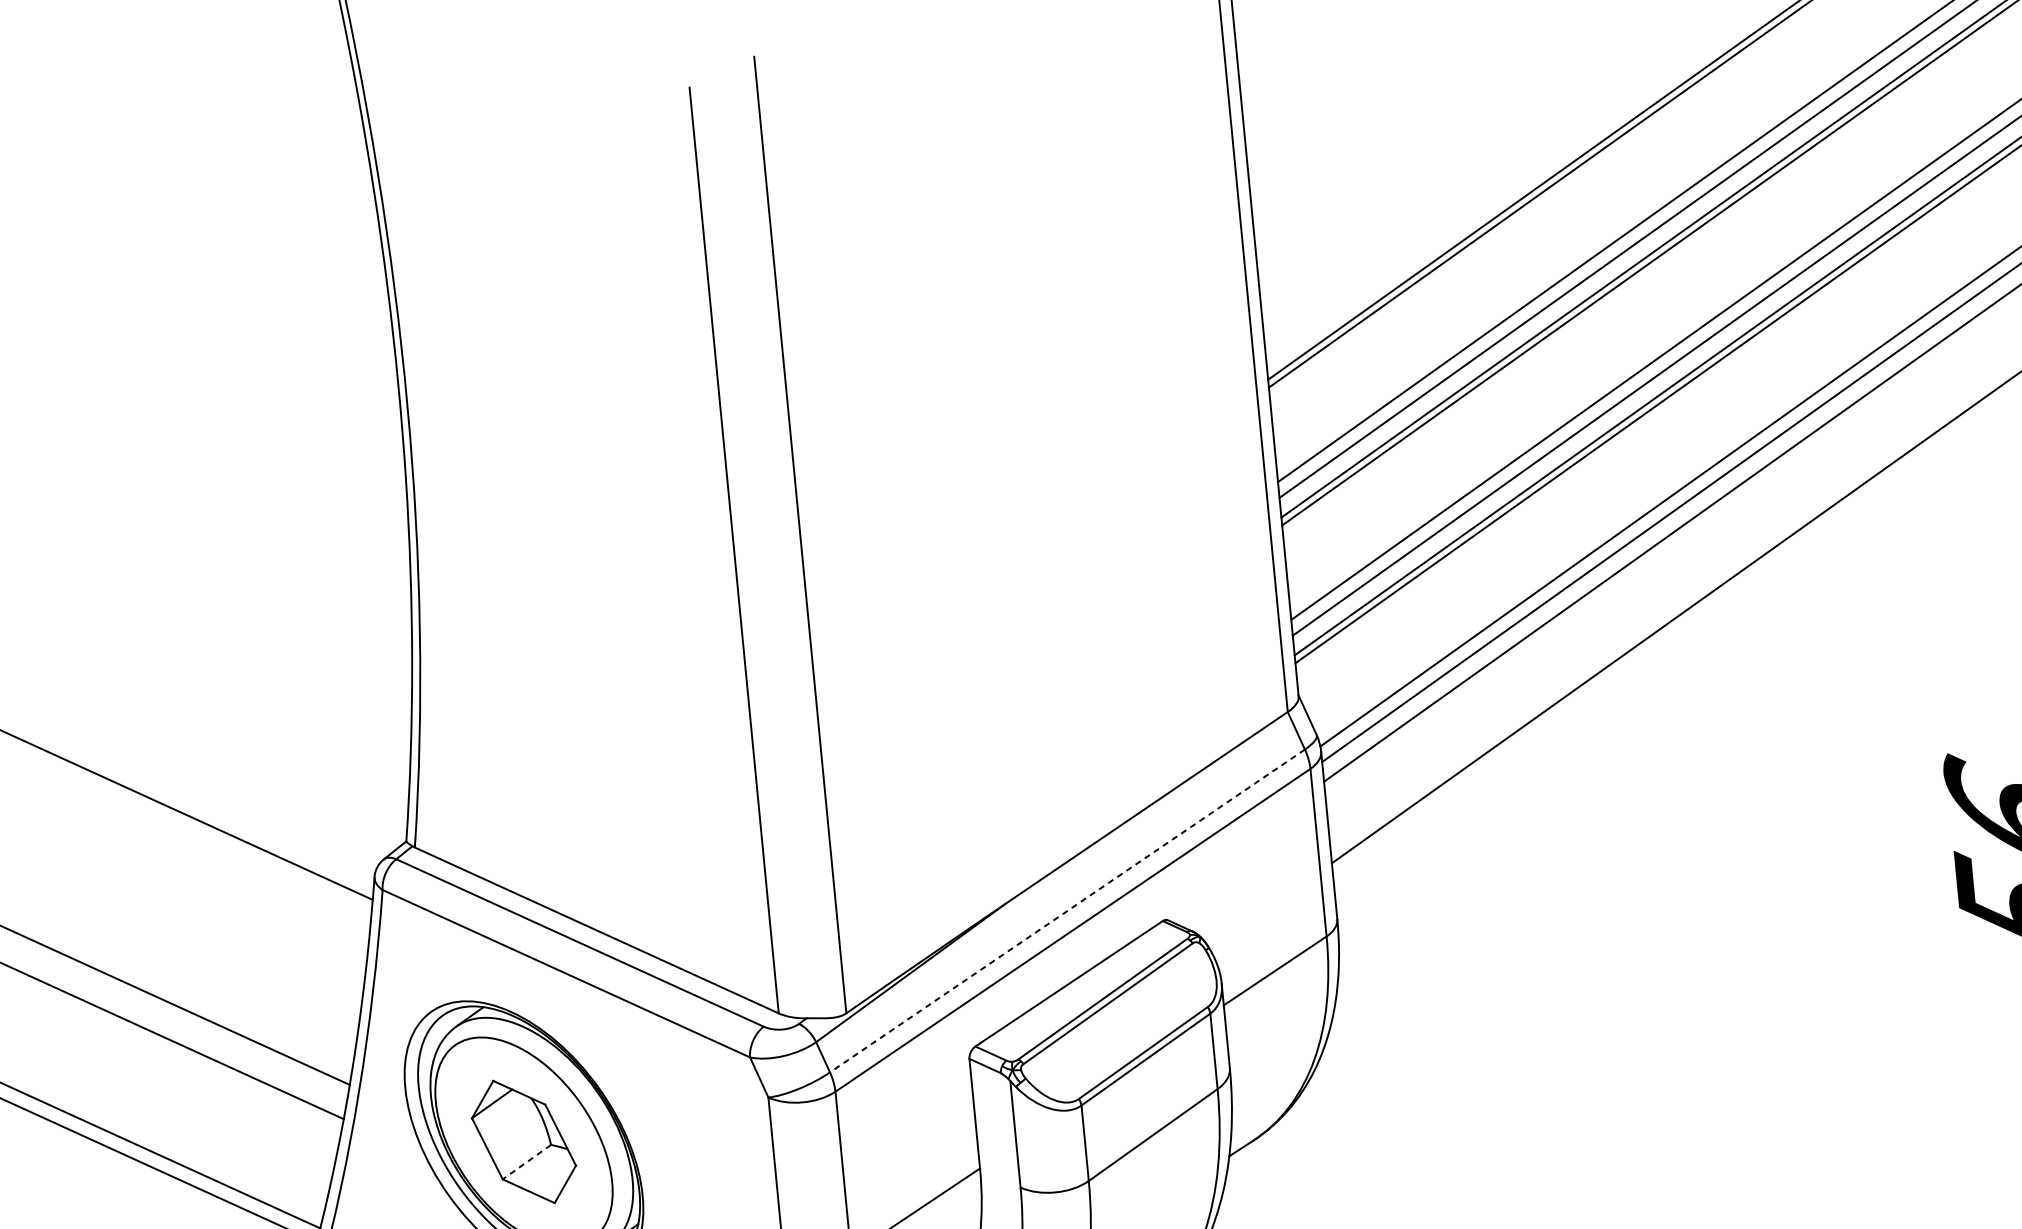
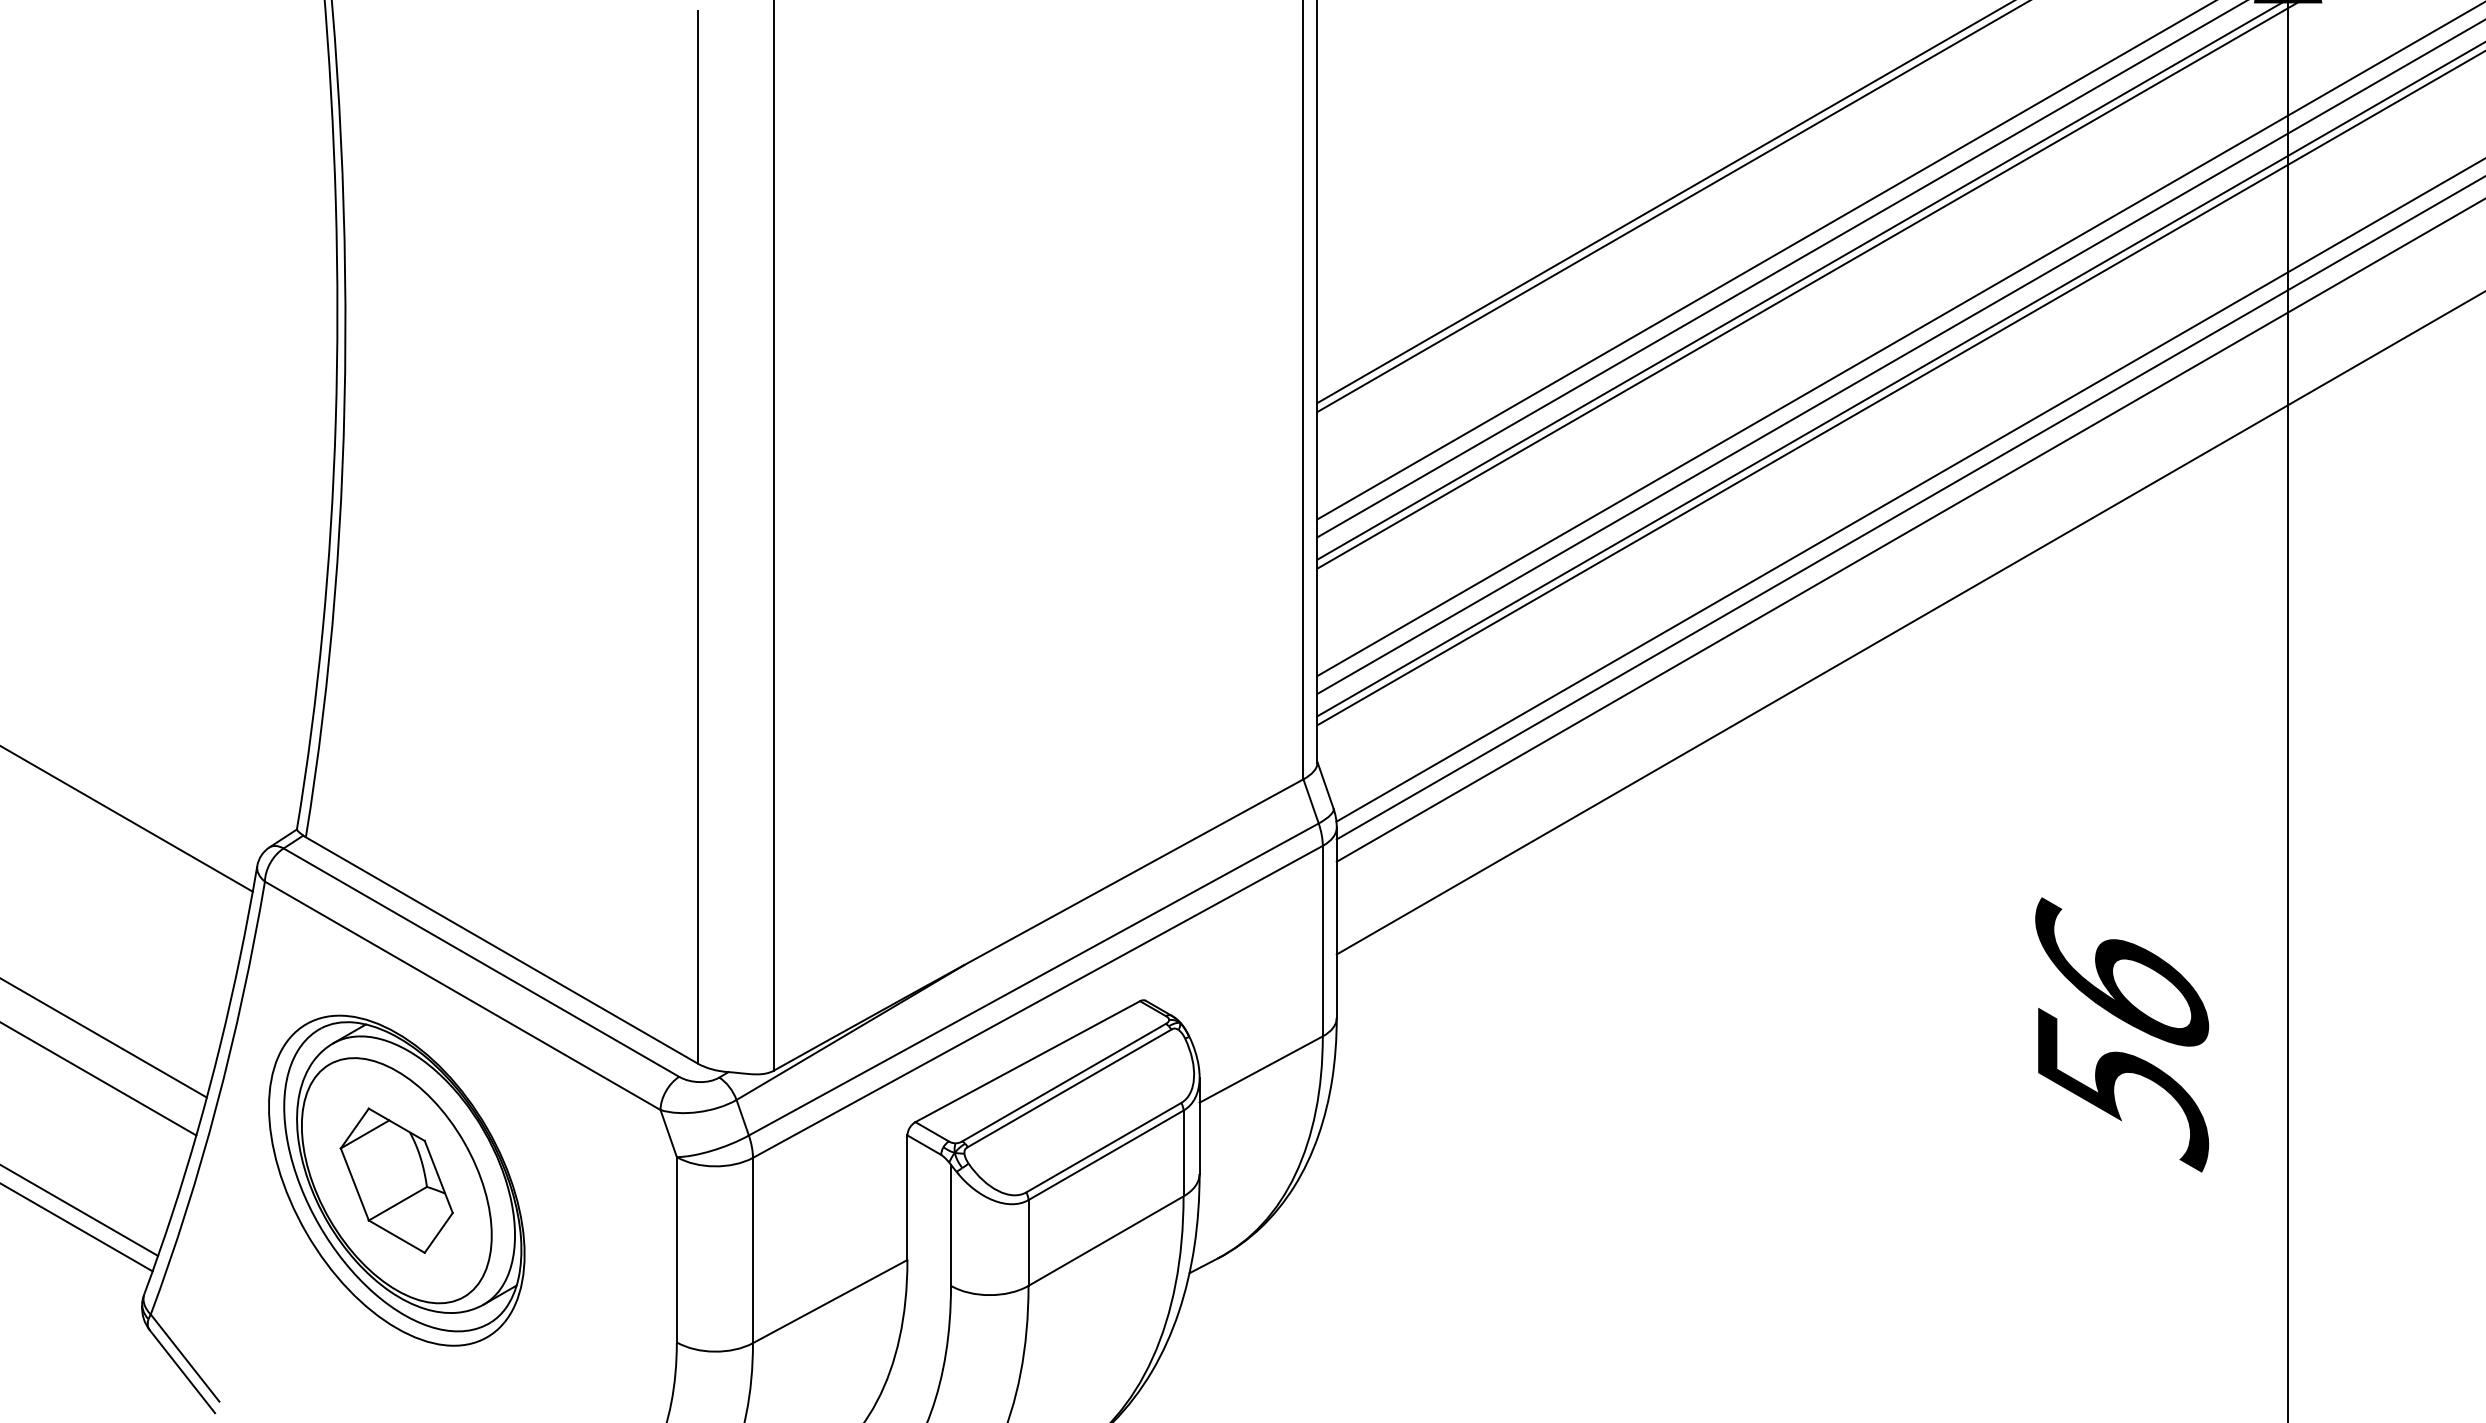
line: (1067, 910) -> (1033, 979), dashed -> solid
line: (526, 1161) -> (397, 1203), dashed -> solid

